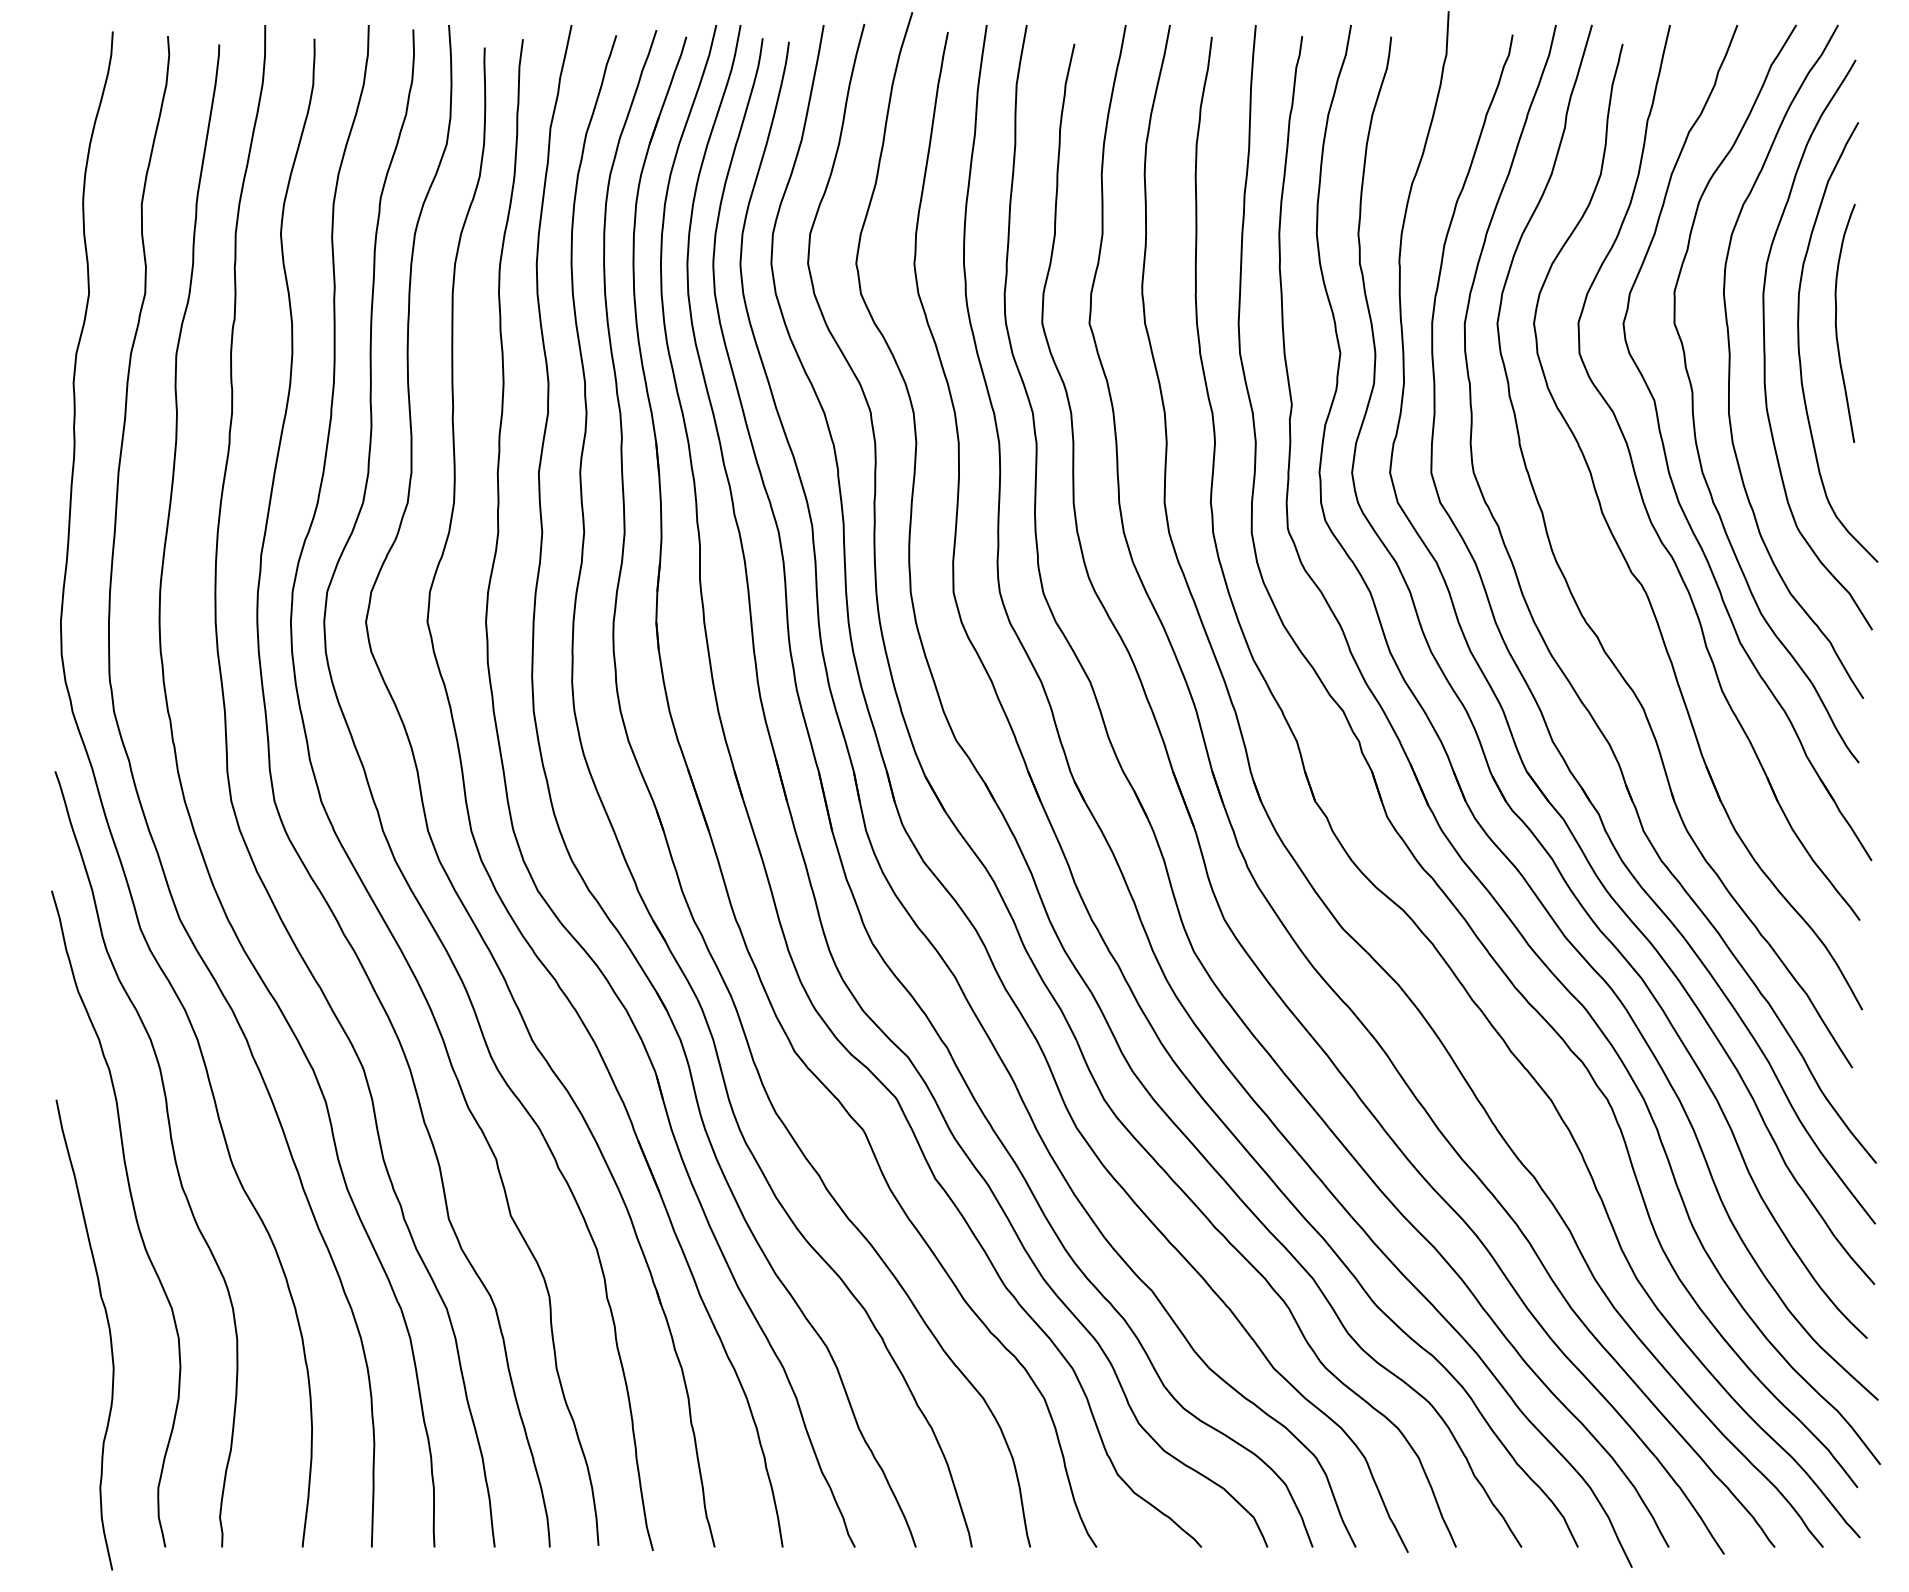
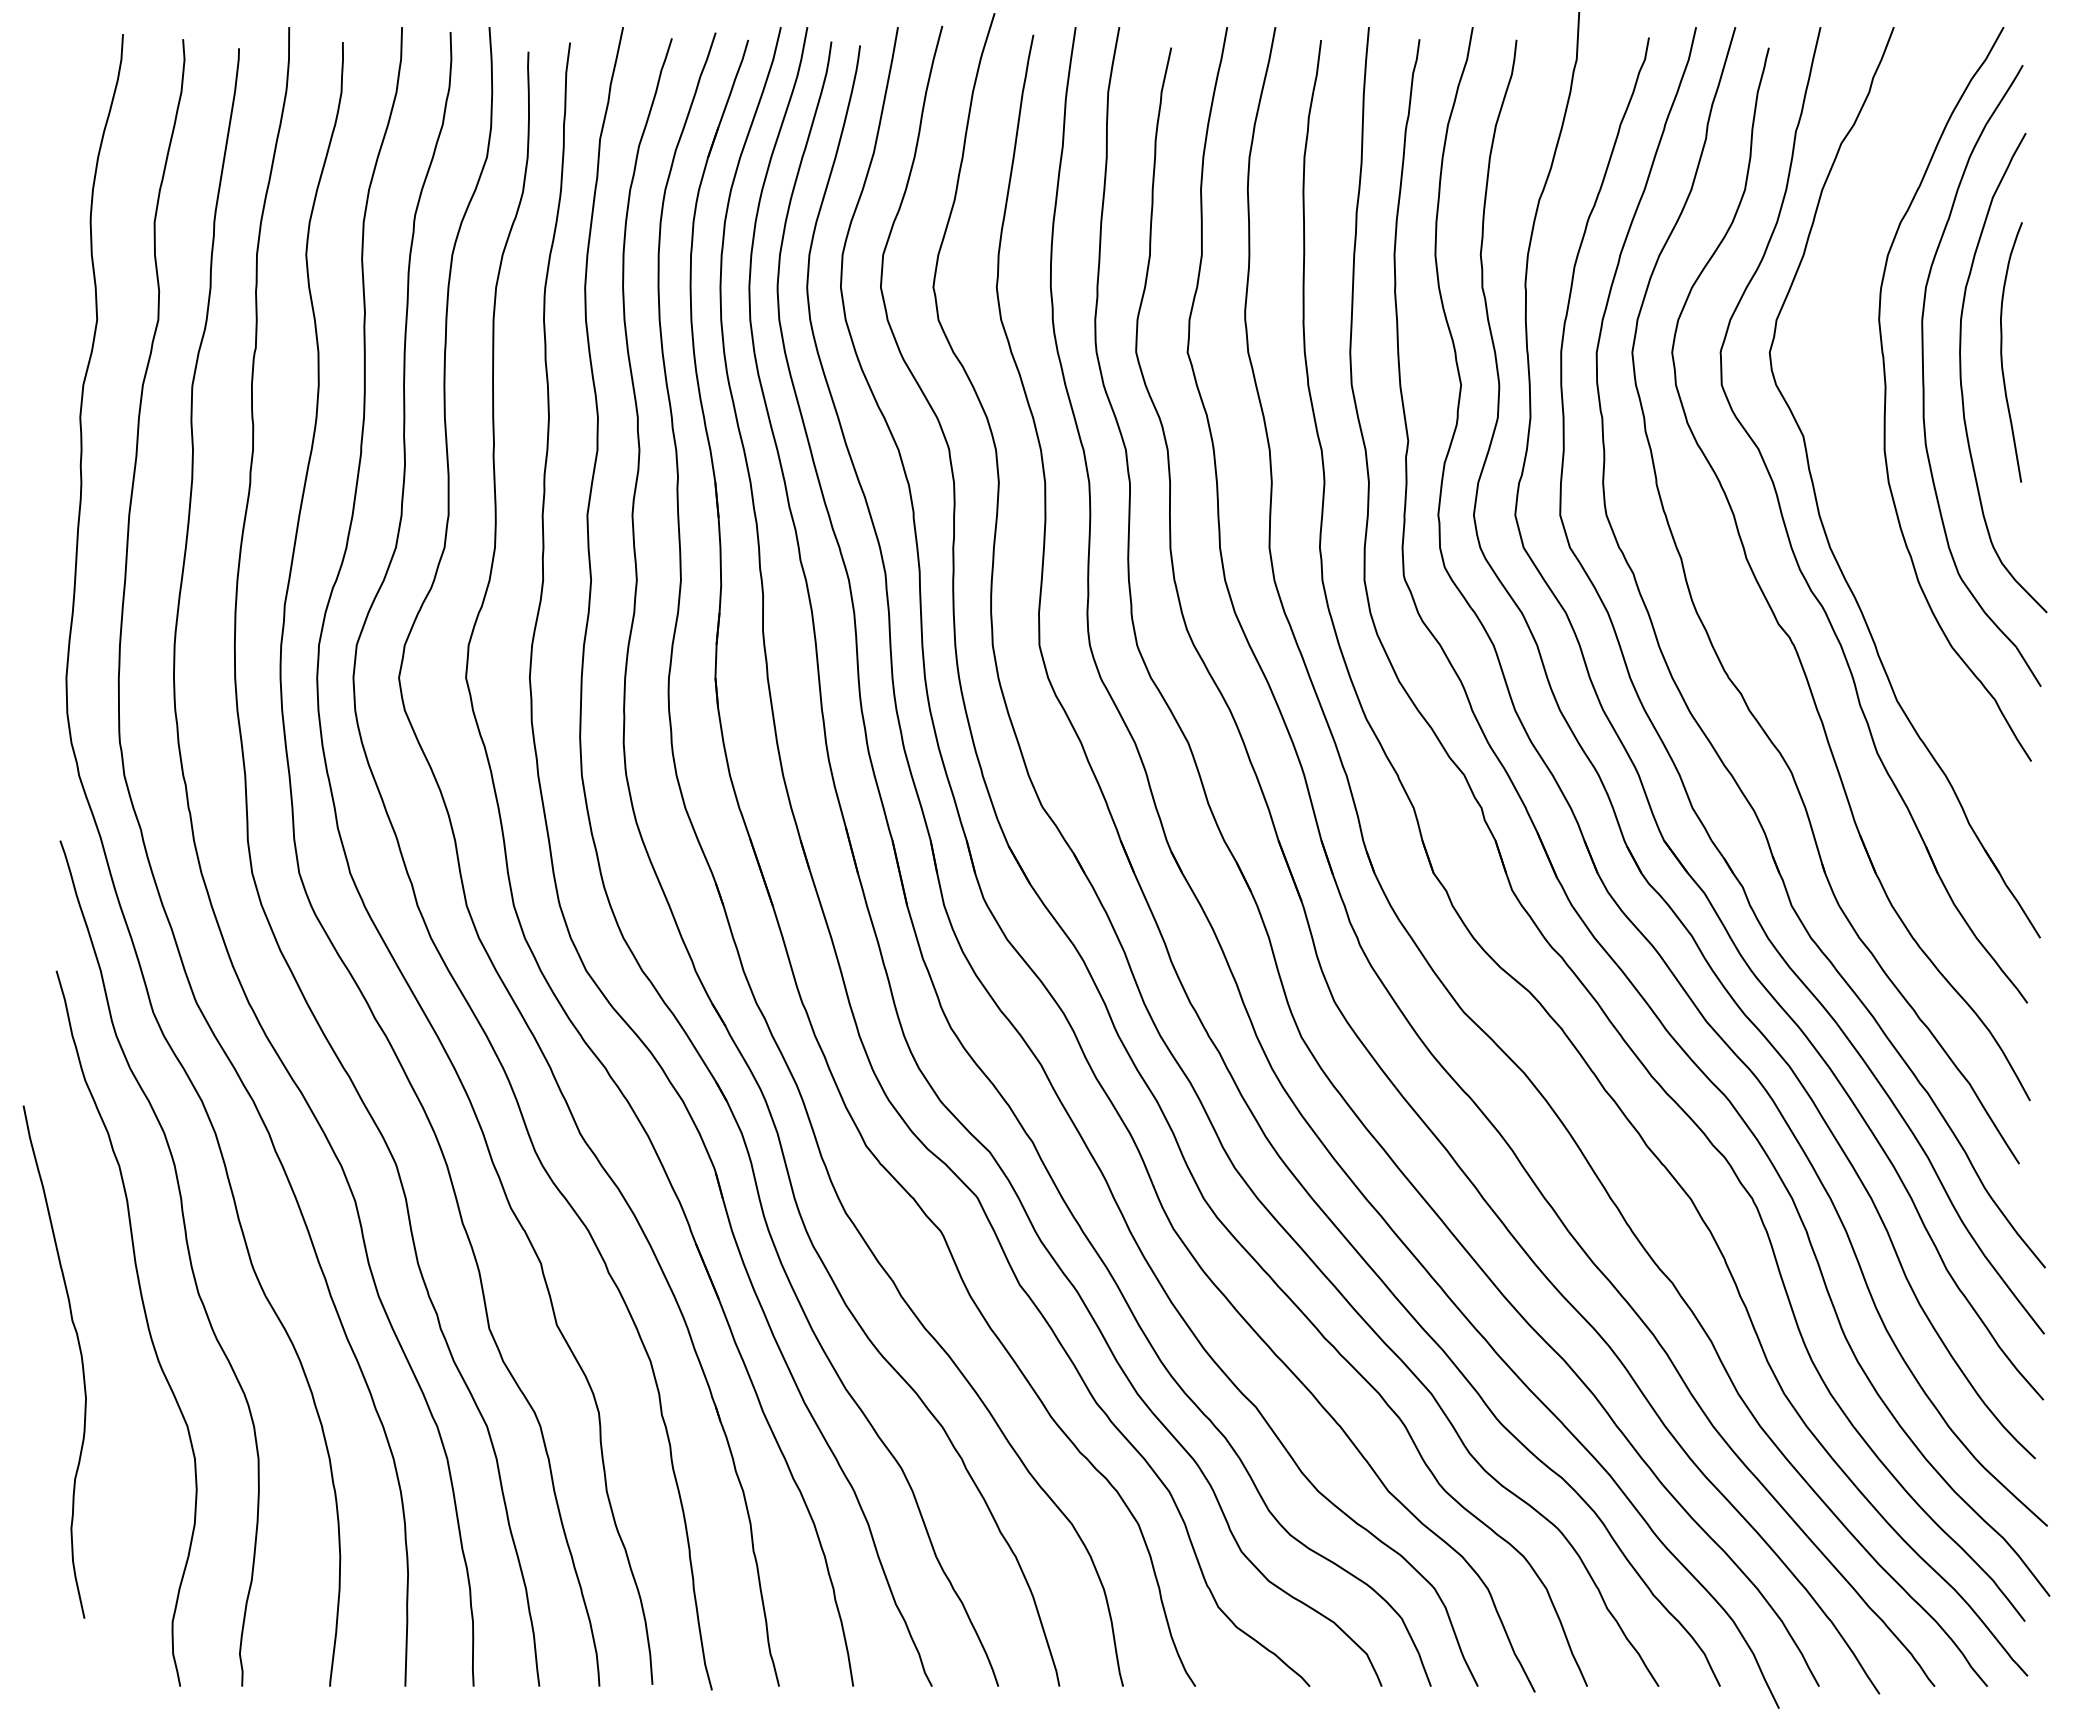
curve: (1693, 404) -> (1846, 440), removed
curve: (108, 1329) -> (80, 1356), moved

